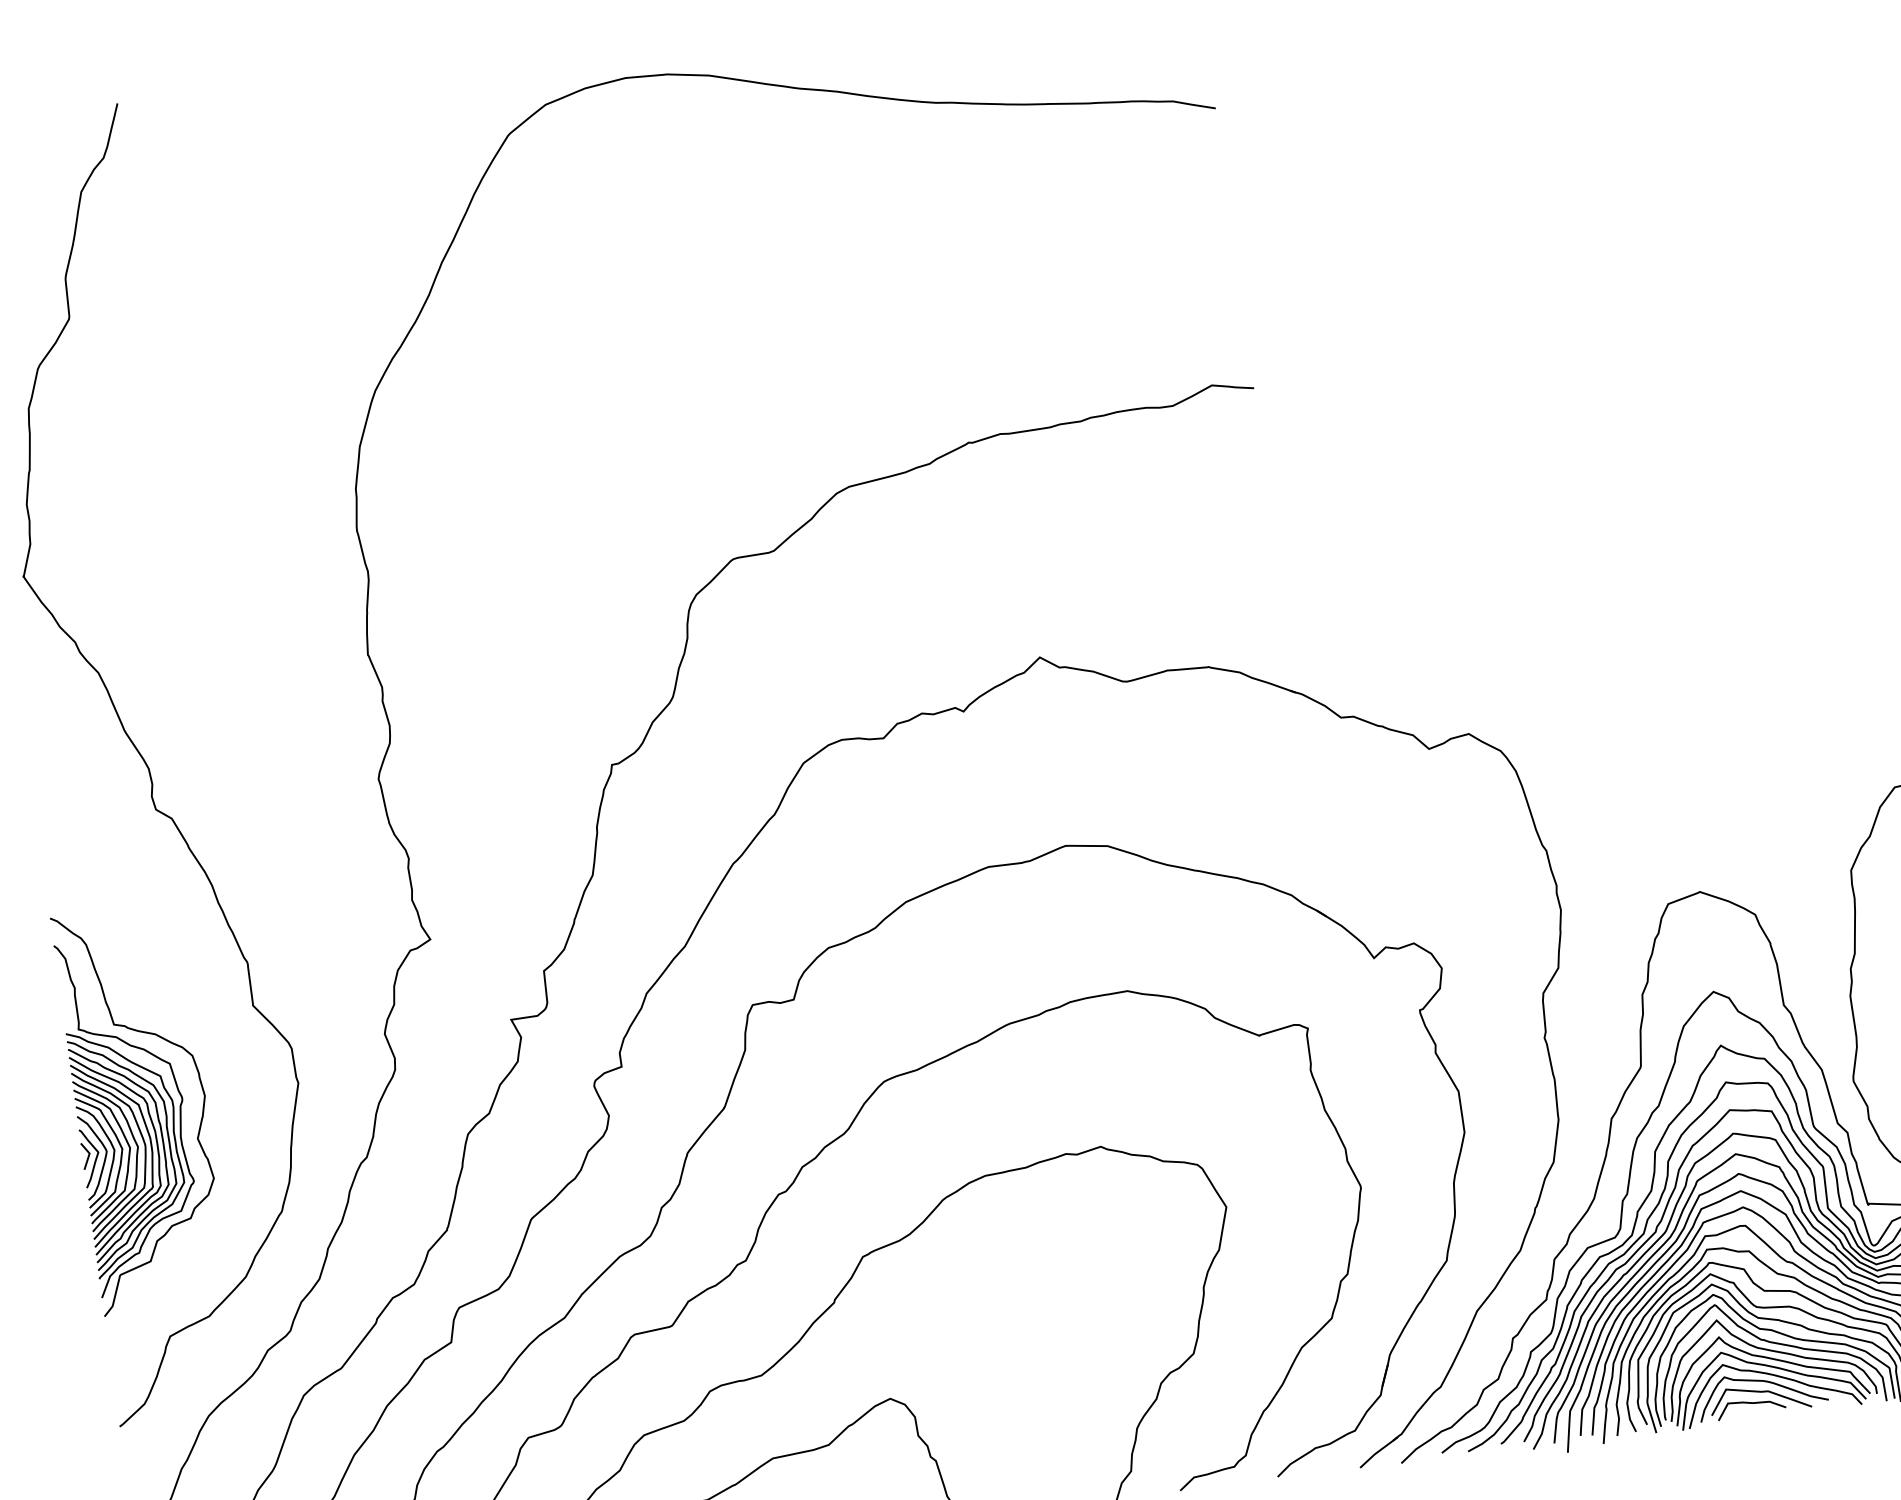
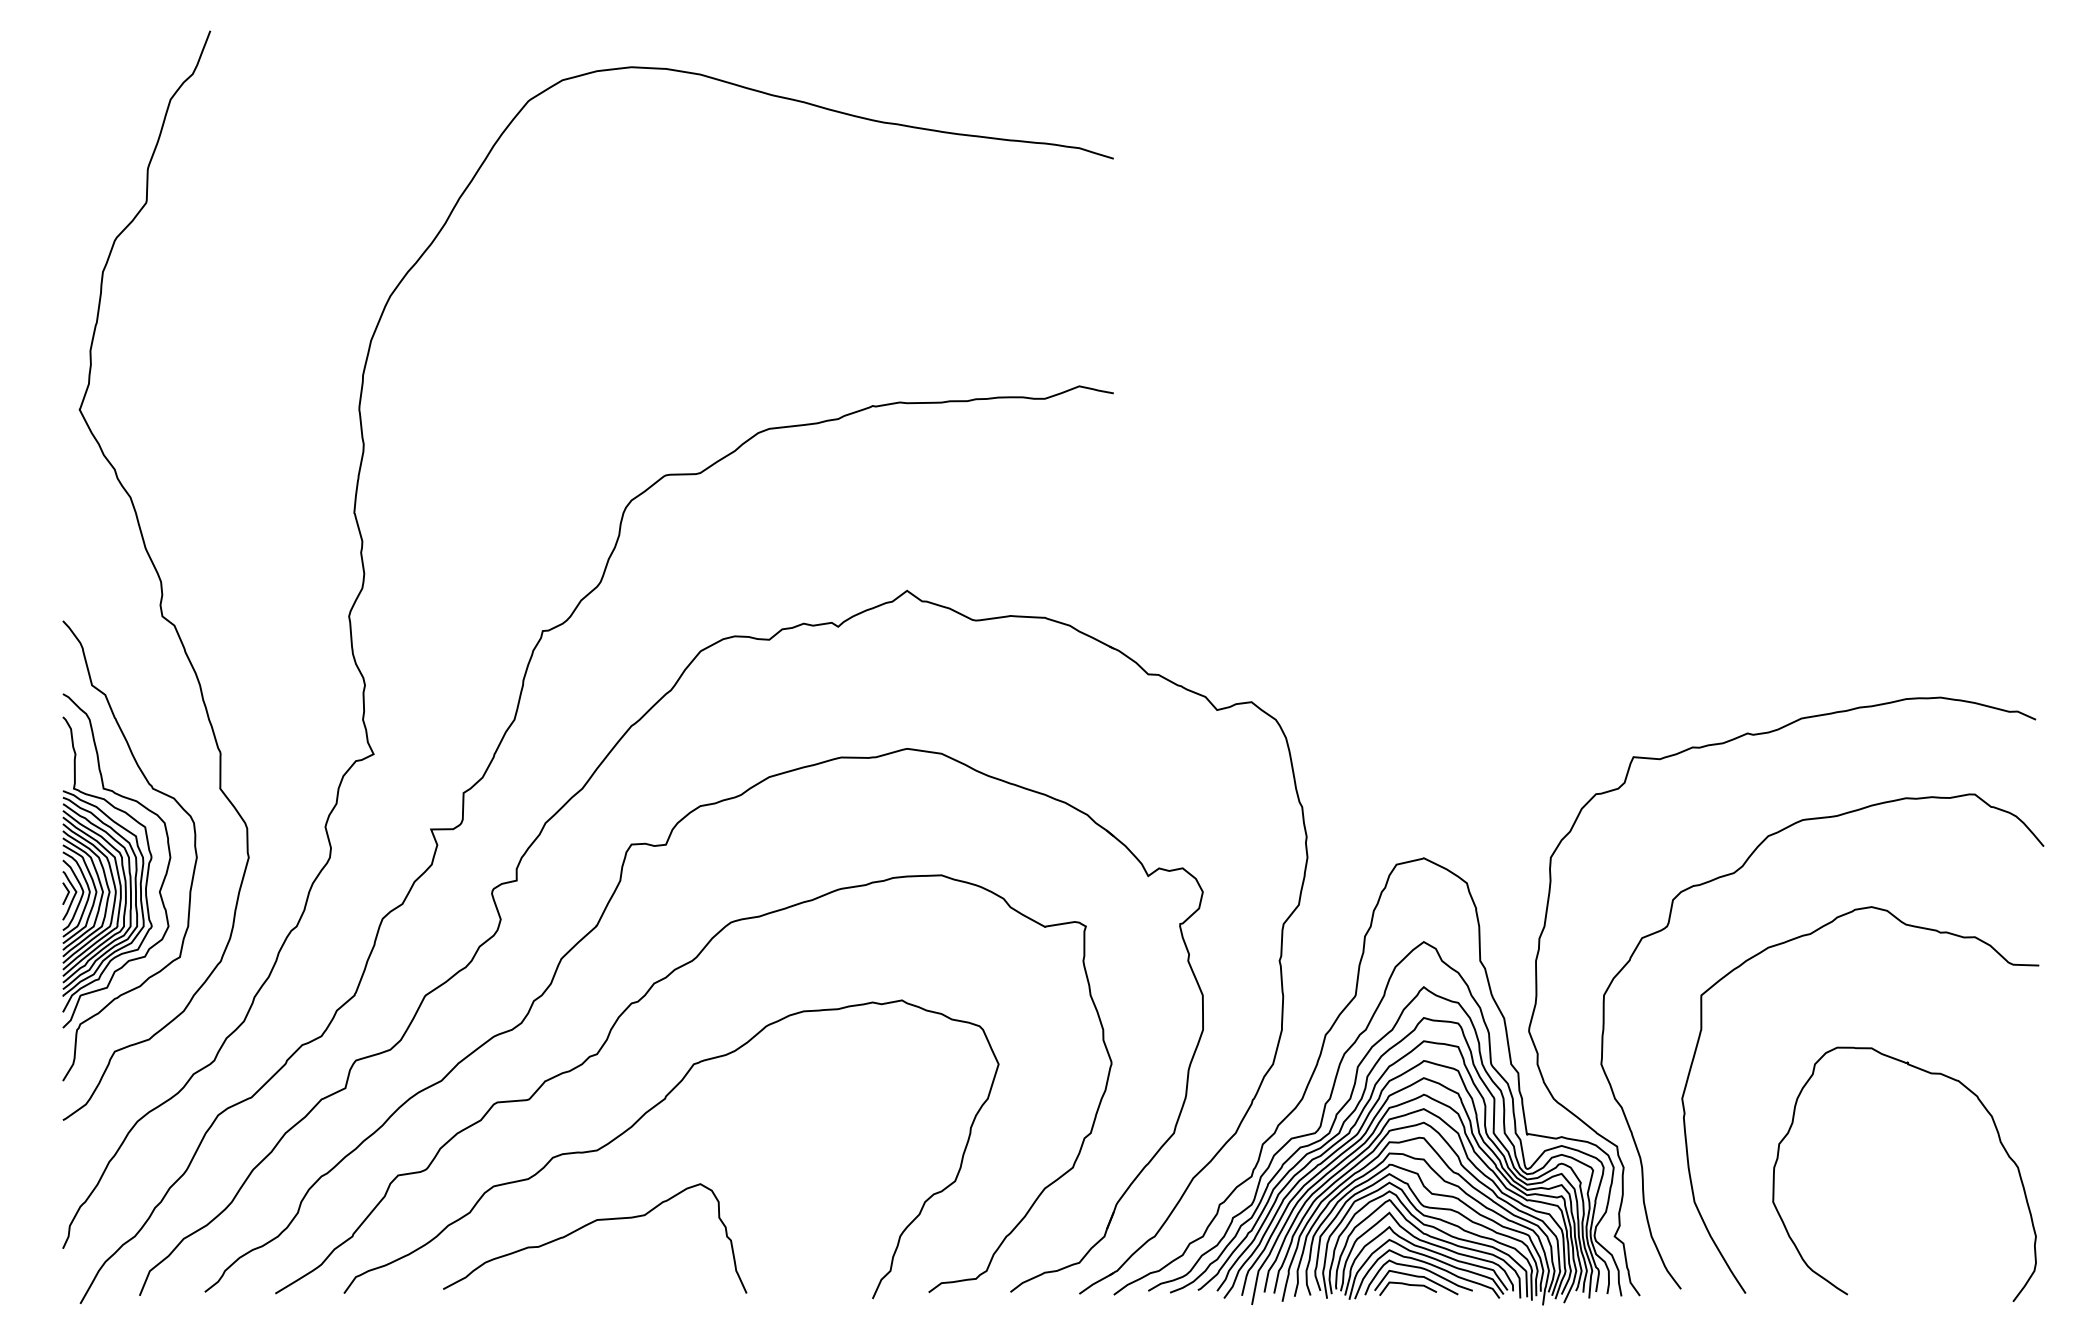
curve: (180, 1020) -> (158, 792), added

